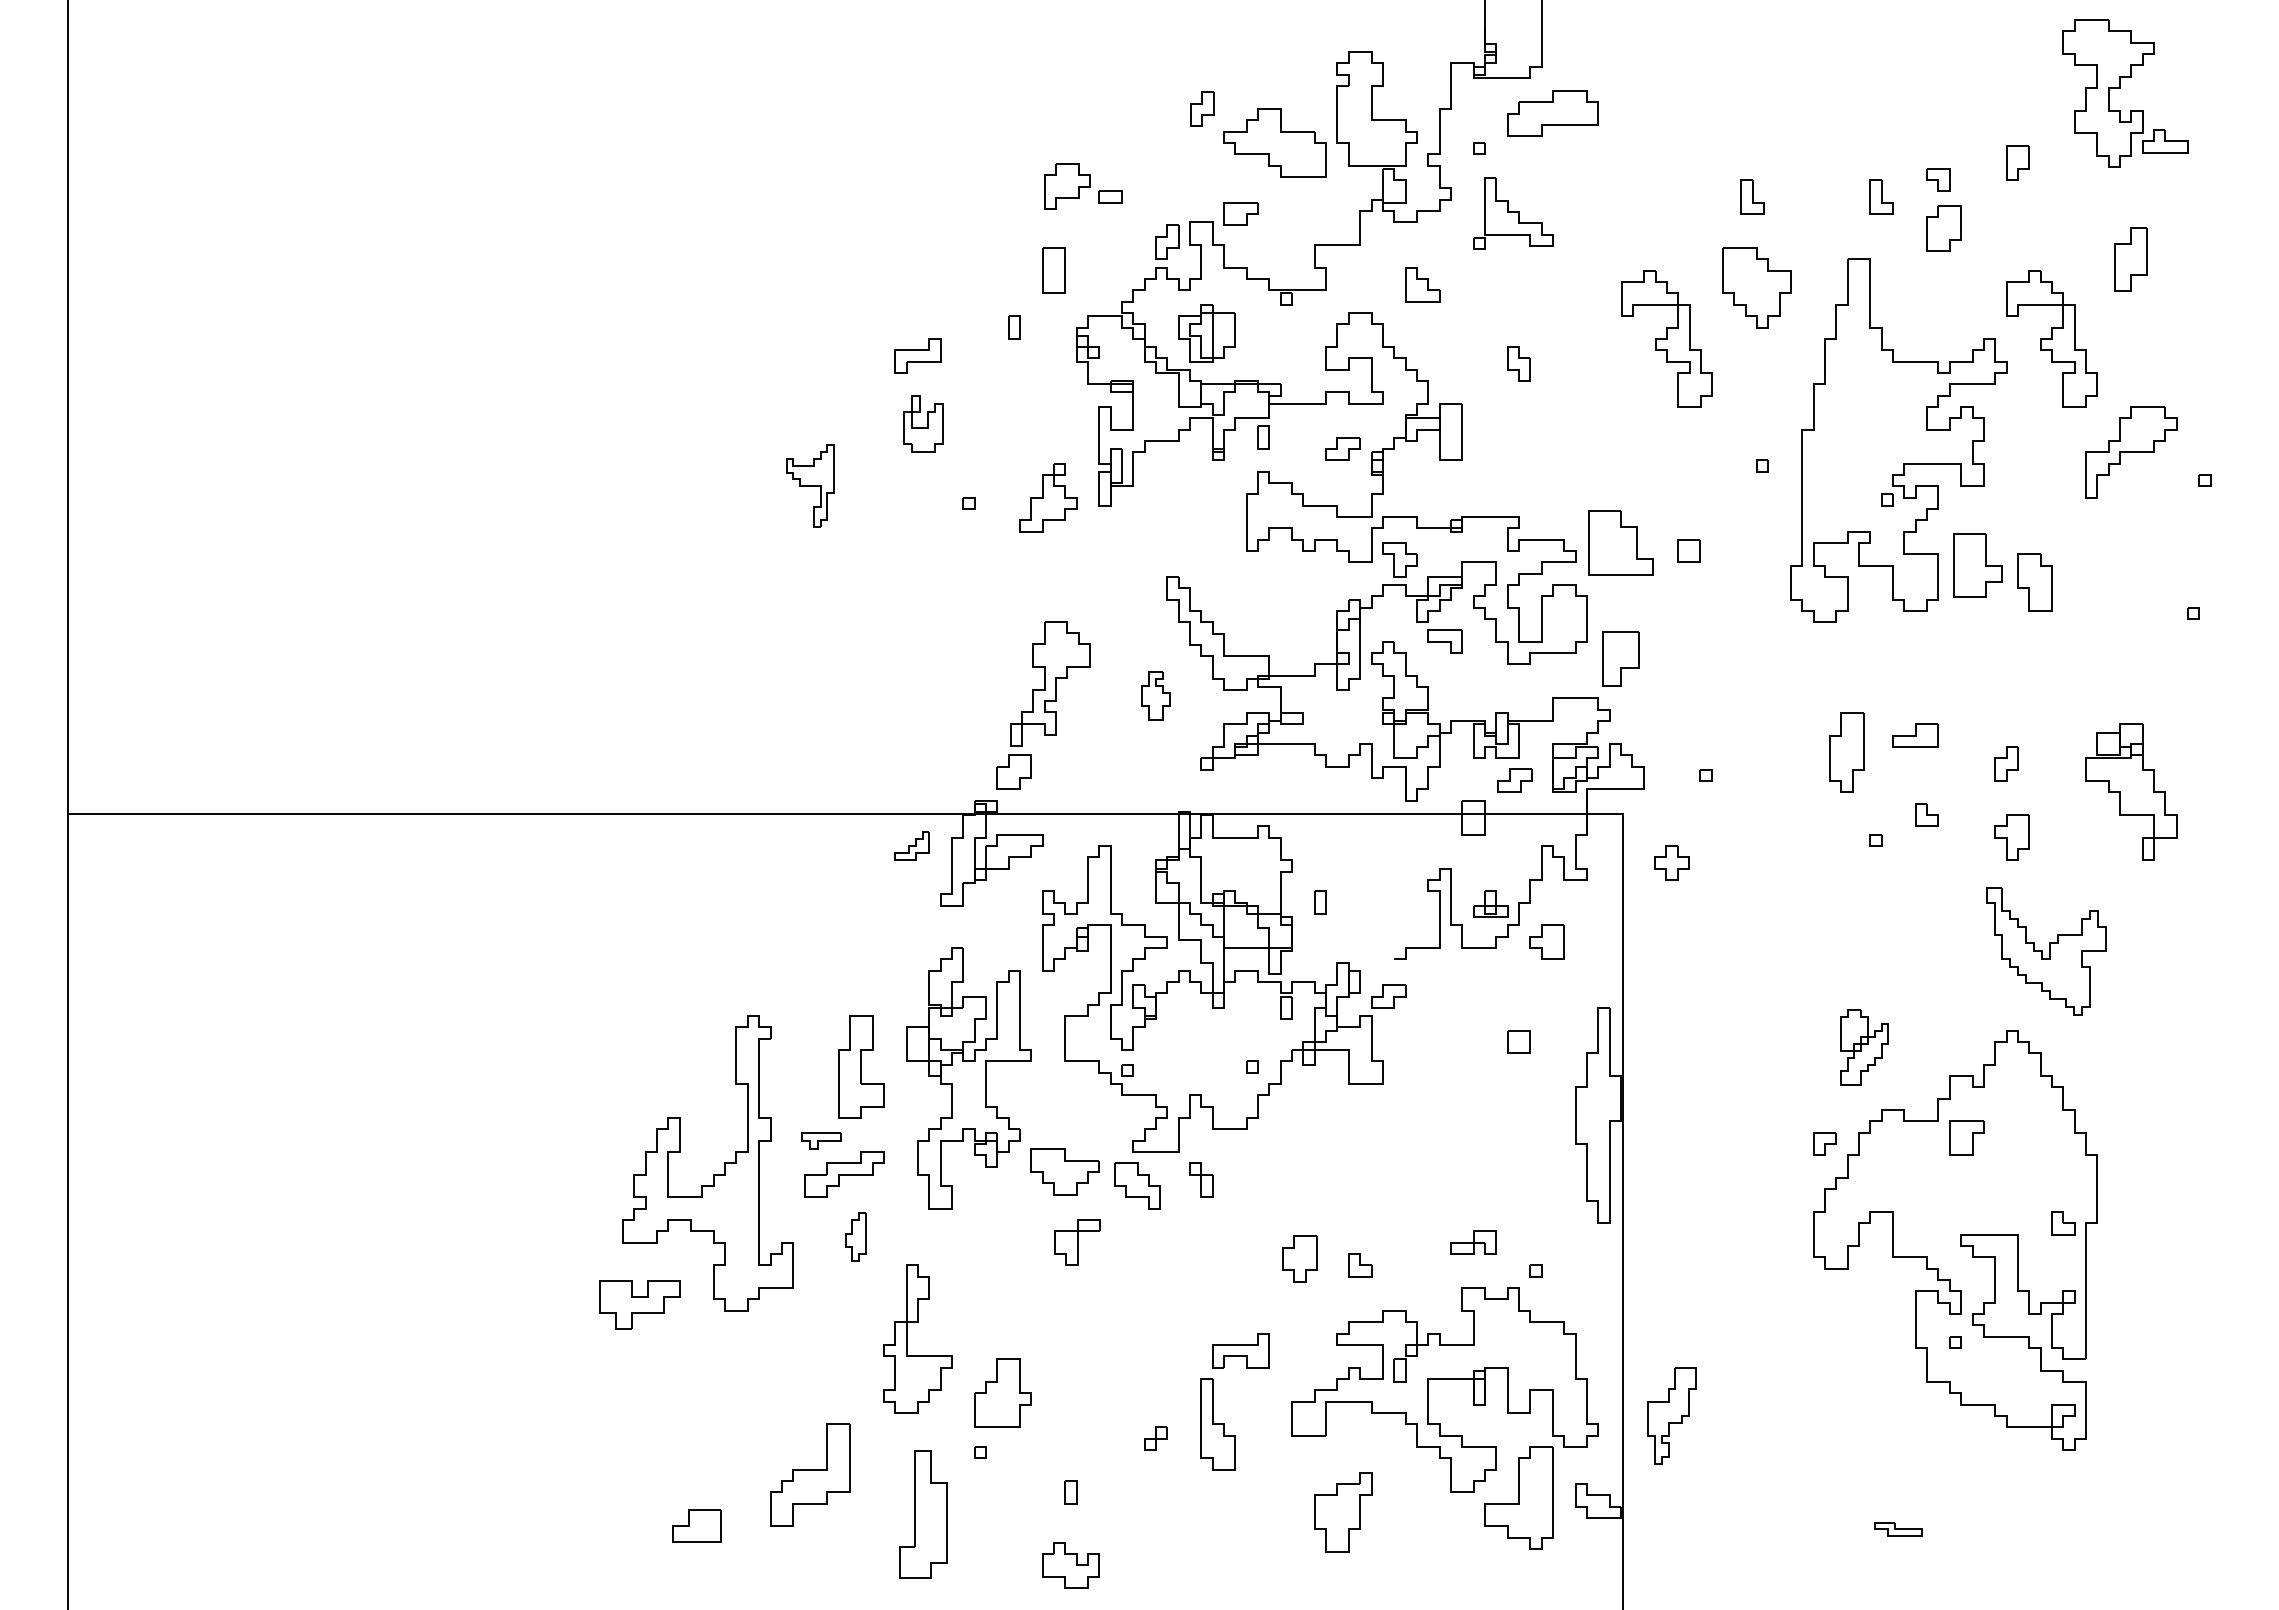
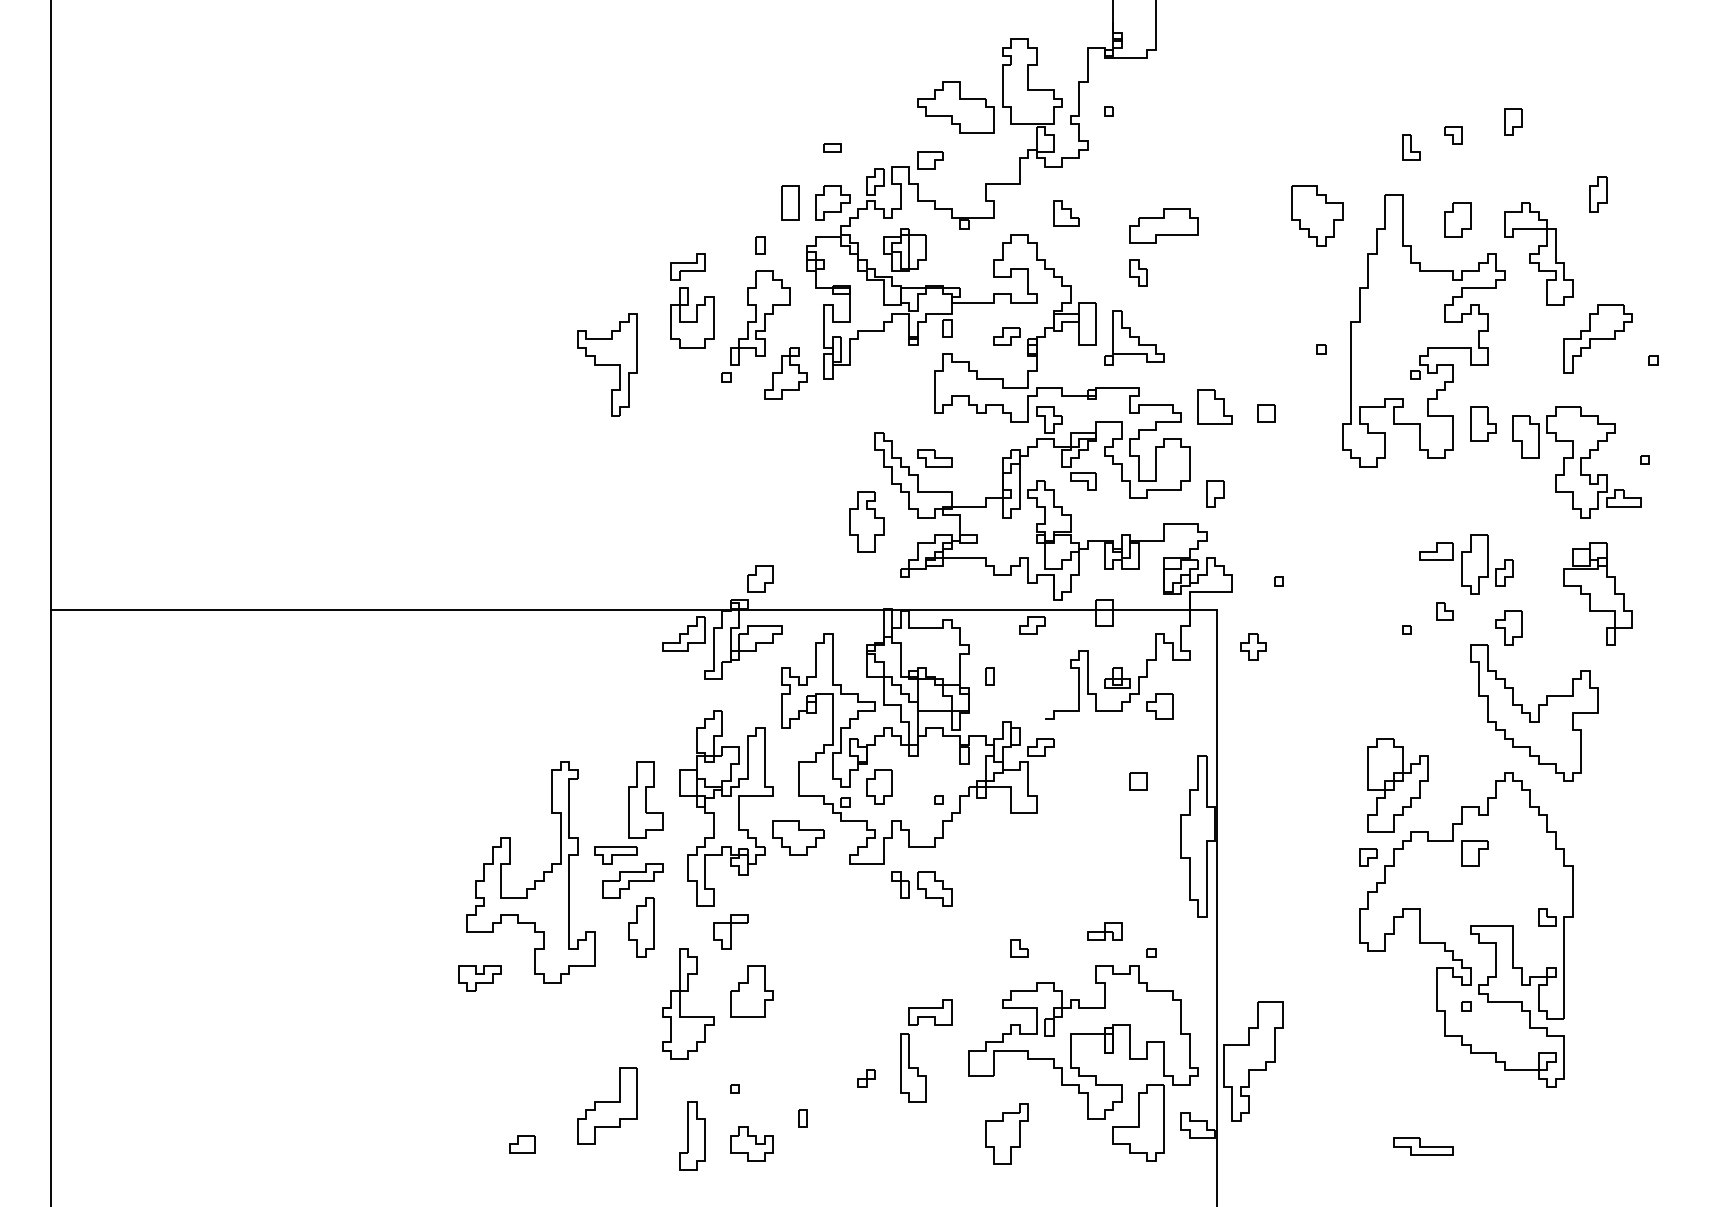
part: (2120, 88) -> (1589, 458), moved
part: (1202, 108) -> (901, 81), removed
part: (1552, 113) -> (1164, 226), moved
part: (1067, 186) -> (832, 202), moved
part: (1752, 196) -> (1314, 147), removed
part: (1513, 213) -> (1134, 337), moved
part: (1943, 228) -> (1457, 220), moved
part: (2131, 259) -> (1598, 194), size x0.71
part: (1666, 338) -> (1249, 253), removed
part: (923, 423) -> (692, 317), size x1.43
part: (810, 485) -> (607, 363), size x1.67
part: (1620, 542) -> (1215, 406), size x0.71
part: (1977, 565) -> (1482, 423), size x0.71
part: (1246, 610) -> (934, 457), added
part: (1620, 658) -> (1215, 493), size x0.62
part: (1050, 683) -> (760, 317), moved
part: (1155, 695) -> (866, 521), size x1.67
part: (1846, 752) -> (1474, 564), moved
part: (1514, 780) -> (1032, 625), moved
part: (912, 845) -> (684, 633), size x1.67
part: (2045, 950) -> (1533, 712), size x1.43
part: (1864, 1047) -> (1398, 785), size x1.67
part: (821, 1140) -> (616, 855), size x1.43
part: (1064, 1171) -> (798, 837), moved
part: (1137, 1185) -> (934, 888), moved
part: (855, 1236) -> (641, 926), size x1.67
part: (1077, 1242) -> (730, 931), moved
part: (1299, 1258) -> (879, 786), moved
part: (639, 1304) -> (479, 977), size x0.71
part: (1002, 1392) -> (751, 990), moved
part: (1671, 1415) -> (1253, 1061), size x1.67
part: (923, 1514) -> (692, 1135), size x0.71
part: (696, 1526) -> (522, 1144), size x0.71
part: (1898, 1529) -> (1423, 1146), size x1.67
part: (1070, 1565) -> (751, 1144), moved

